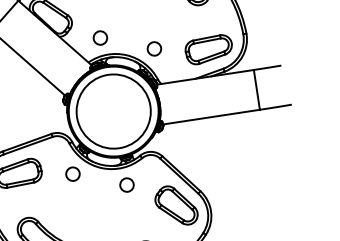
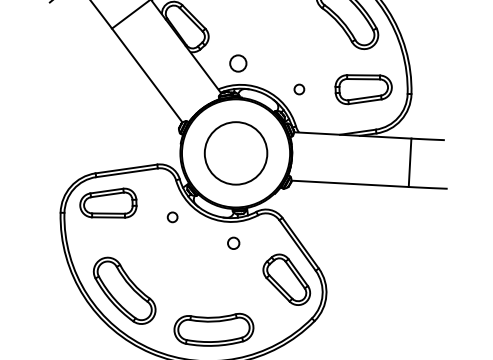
circle: (154, 48) -> (299, 89), size x0.6
part: (208, 49) -> (363, 89), moved
circle: (113, 111) -> (235, 153), size x0.7
circle: (72, 174) -> (172, 217), size x0.6
circle: (126, 185) -> (233, 243), size x0.7

